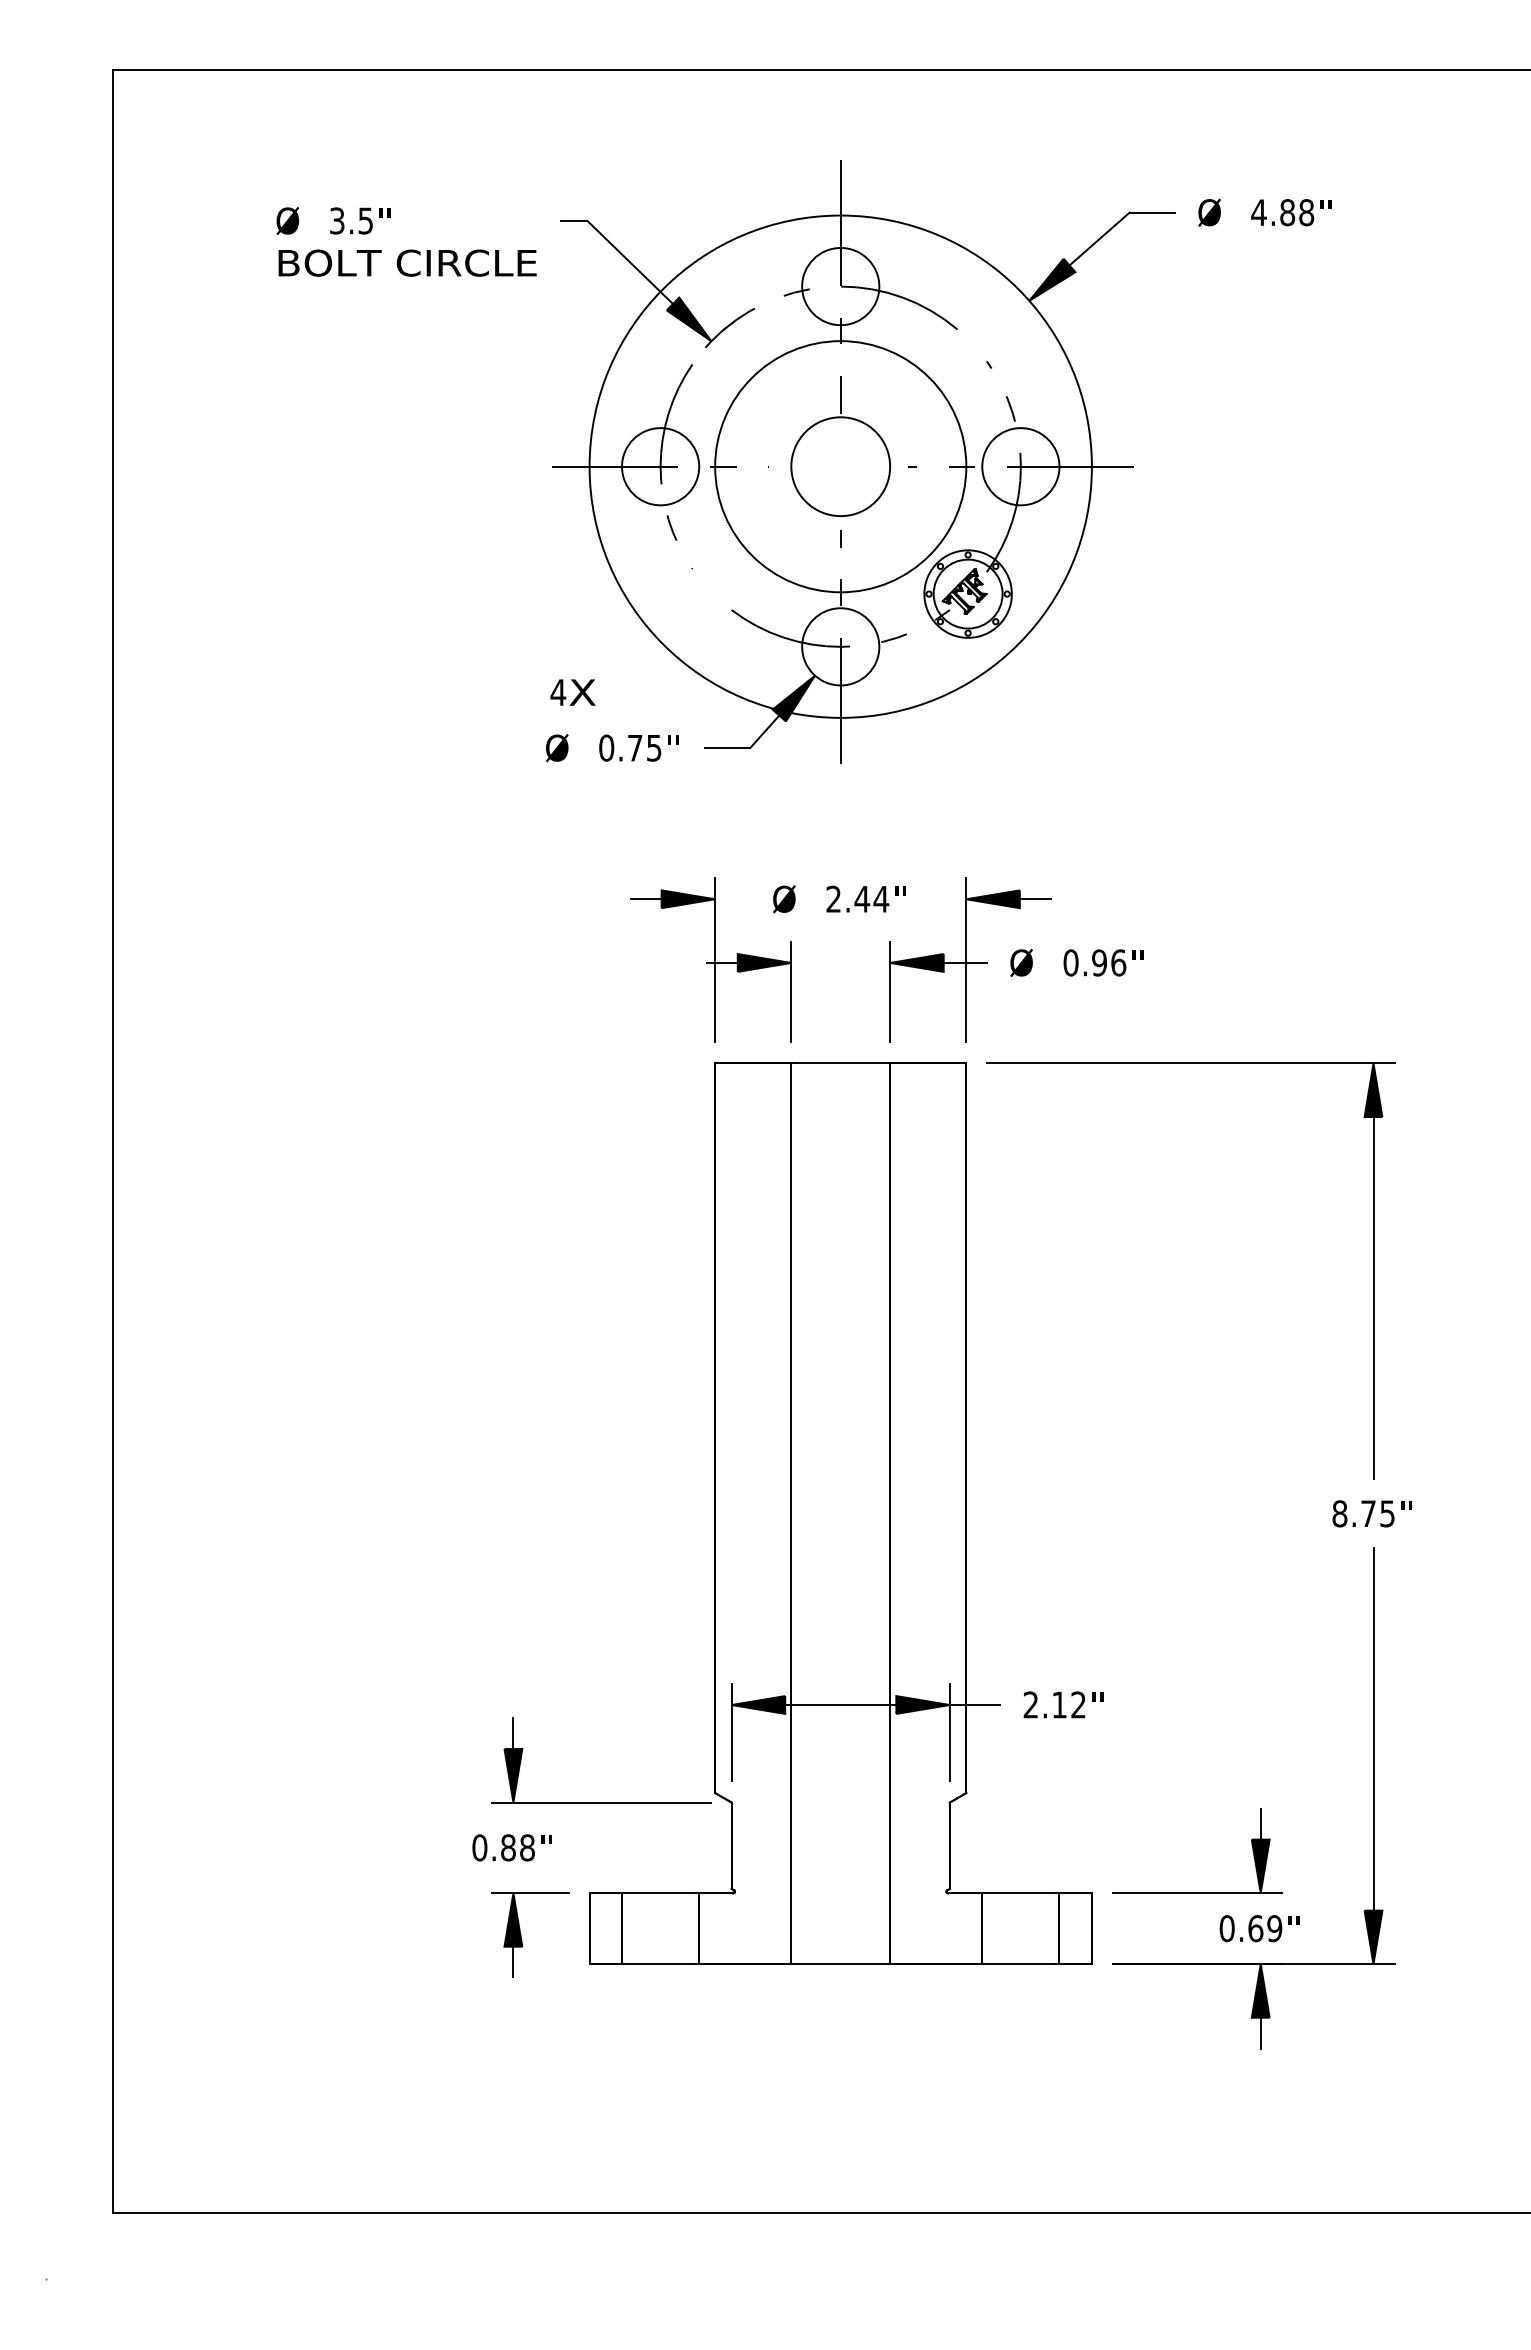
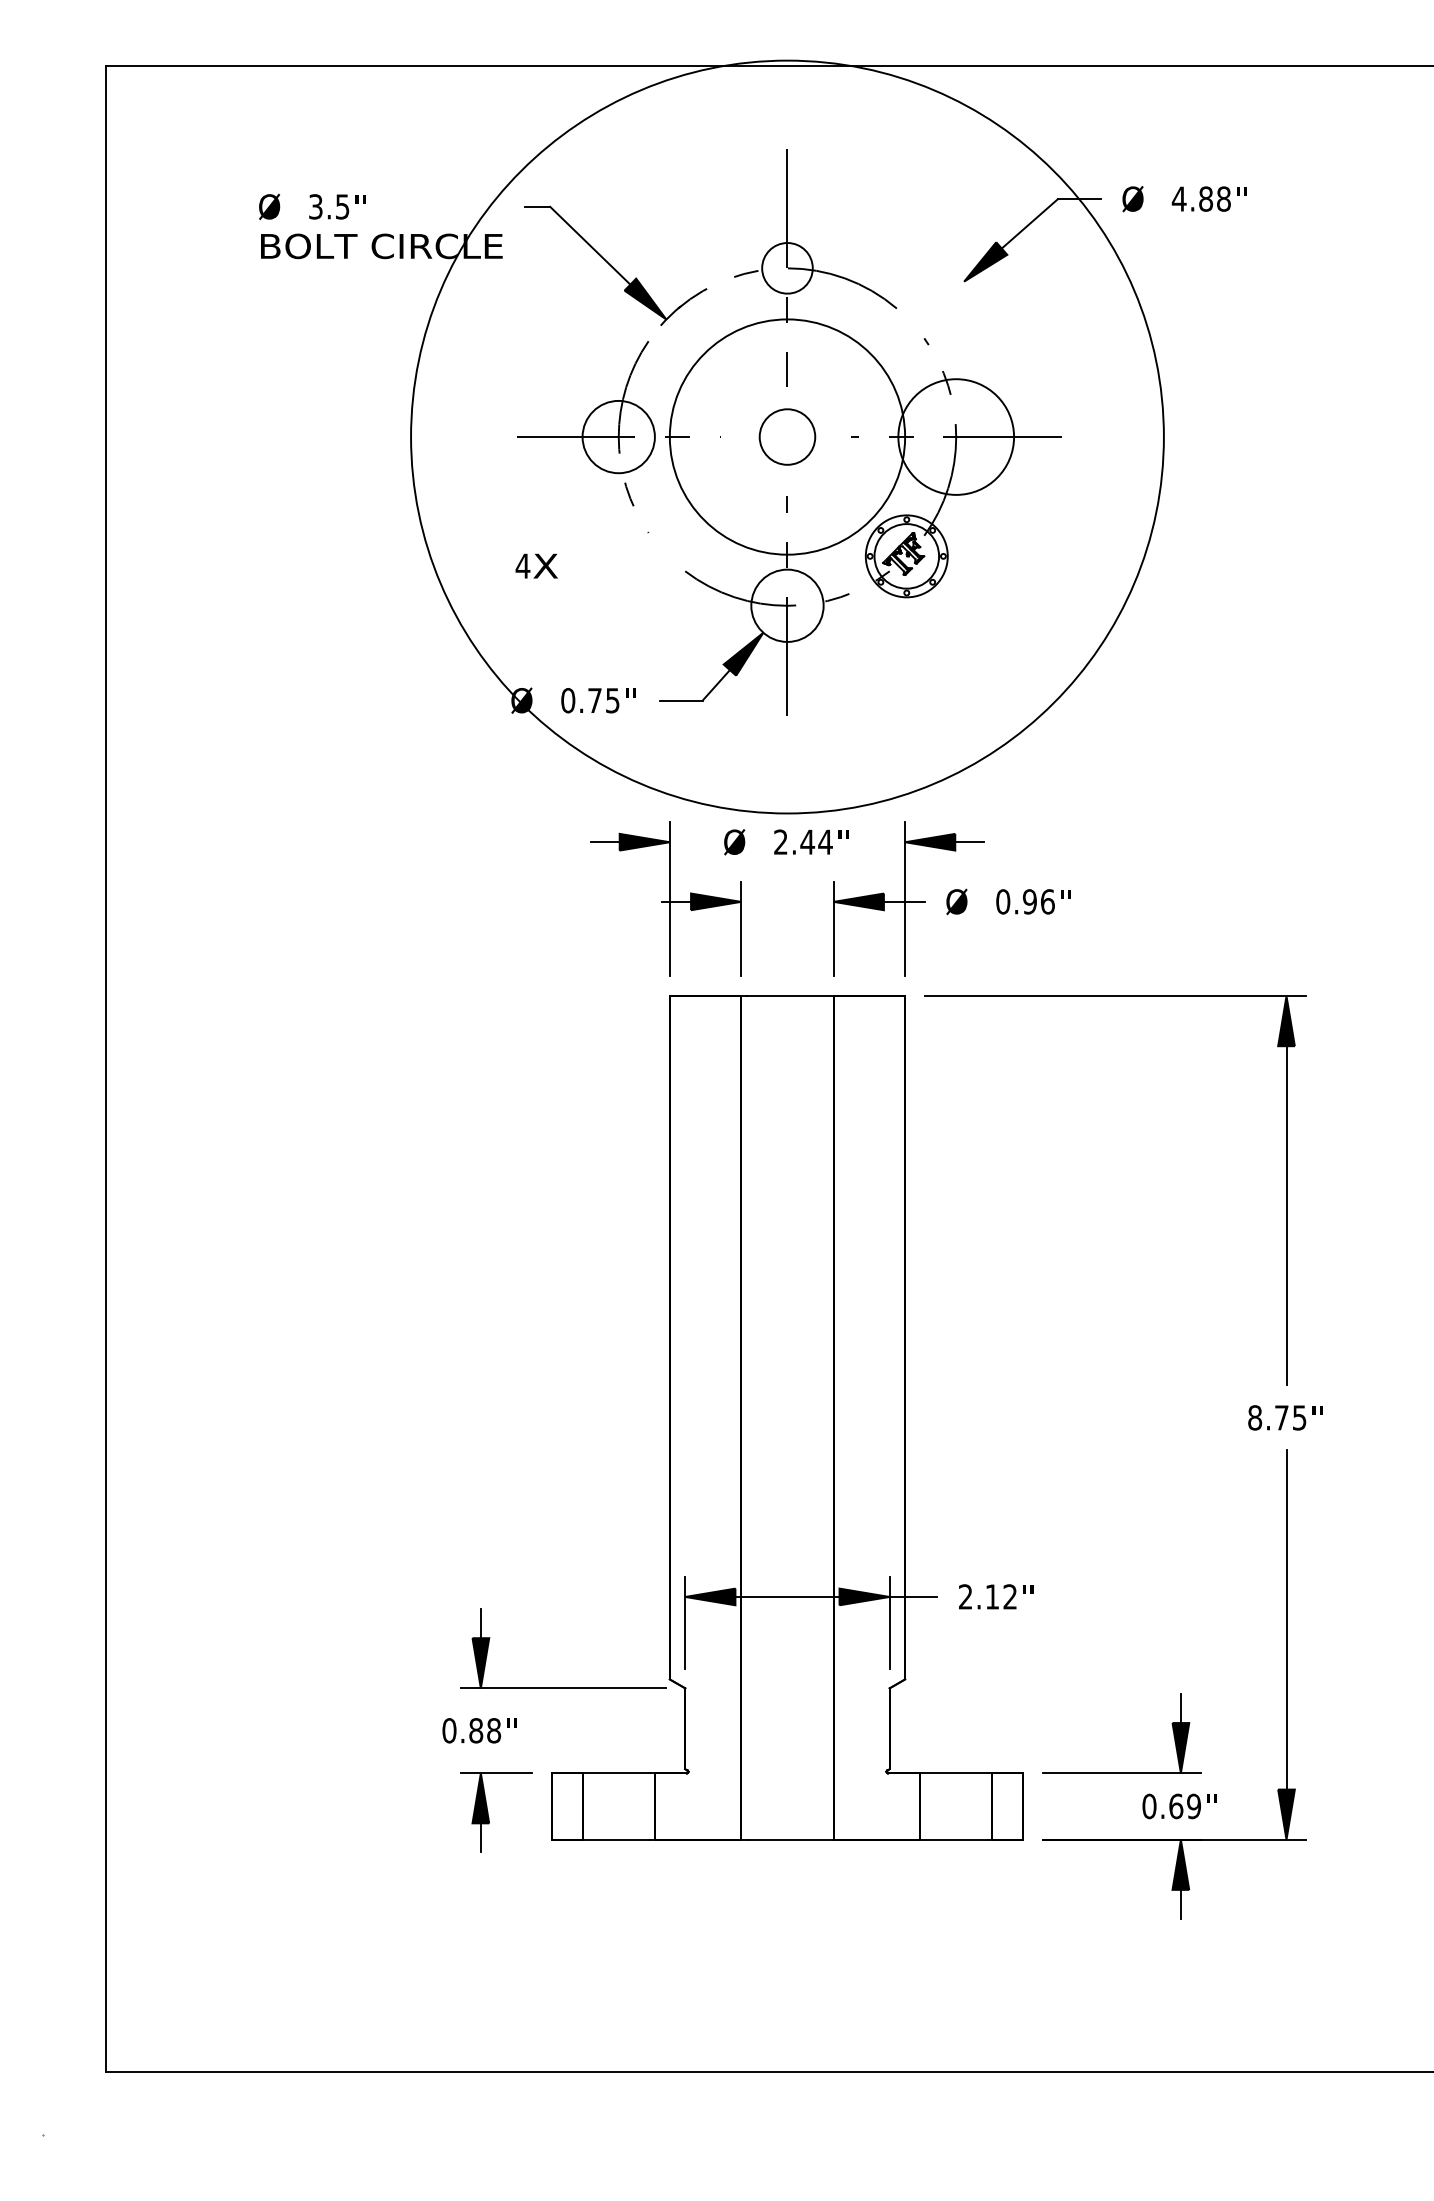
circle: (840, 286) -> (787, 268), size x0.7
circle: (840, 466) -> (787, 436), size x0.6
circle: (840, 466) -> (787, 436), size x1.6
circle: (1020, 466) -> (955, 436), size x1.6
text: (572, 692) -> (536, 566), moved

